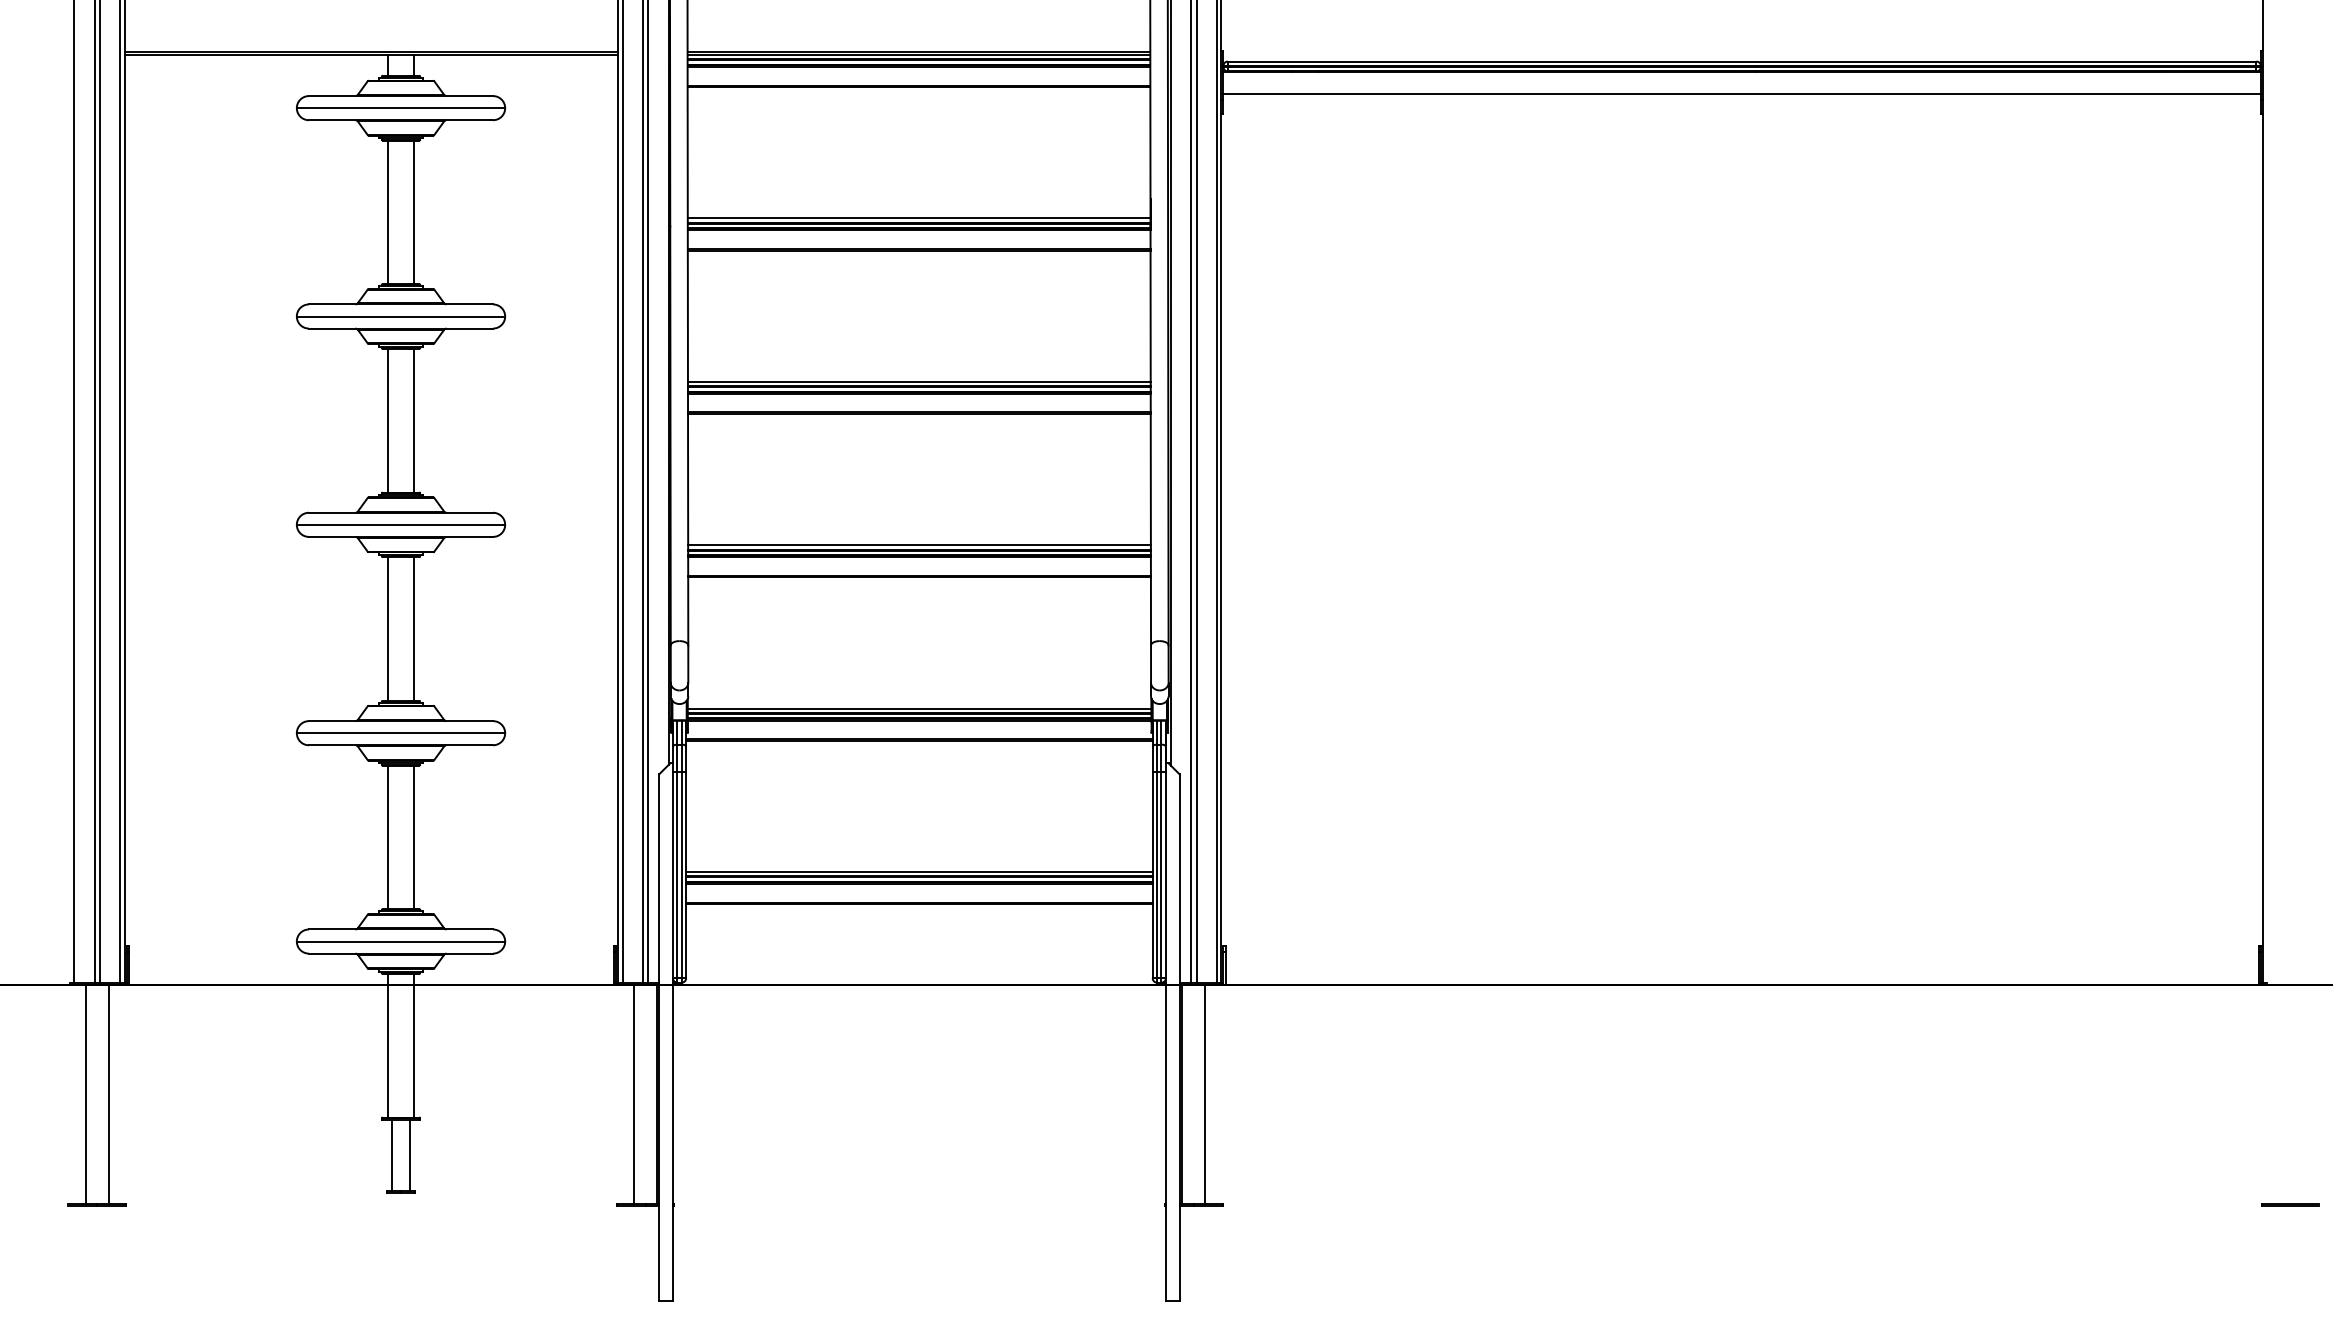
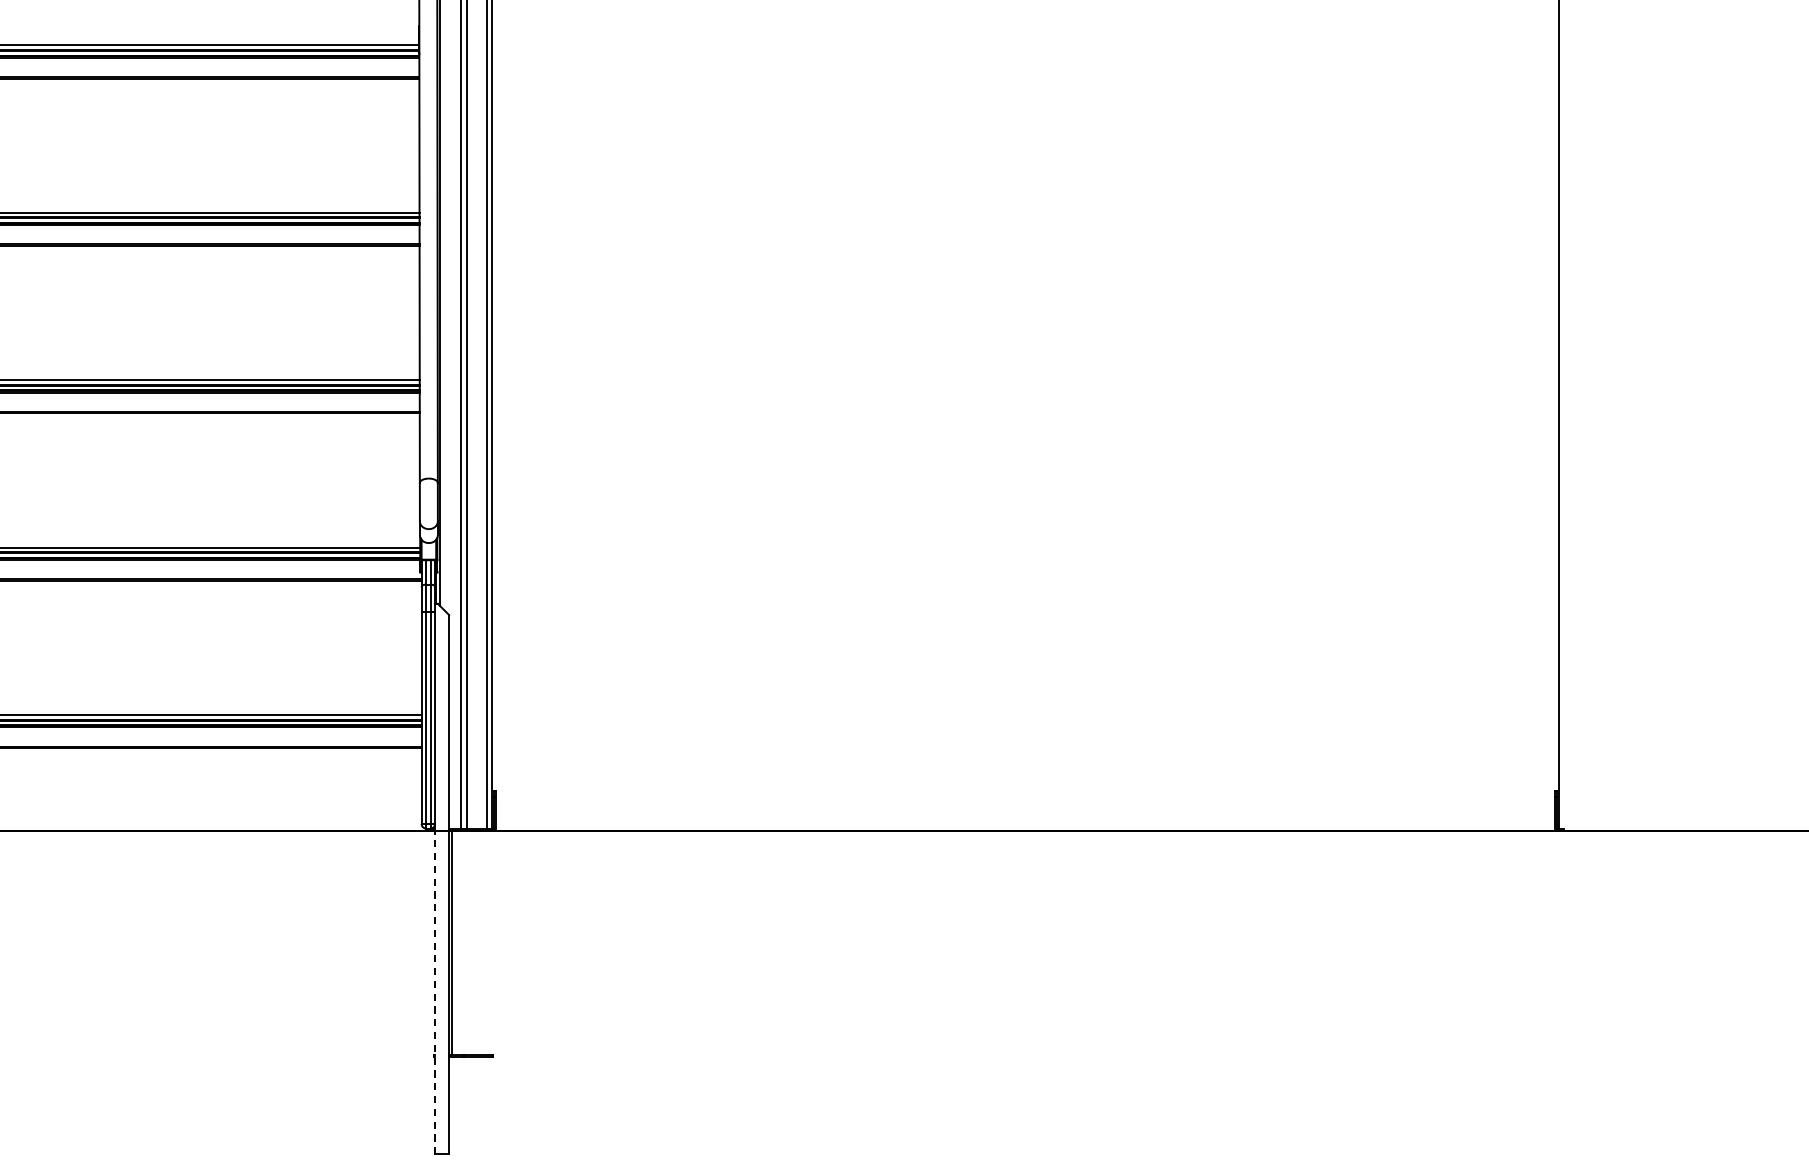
line: (1205, 1094) -> (475, 943), removed
line: (1165, 1143) -> (434, 993), solid -> dashed
line: (2290, 1204) -> (1587, 1055), removed

